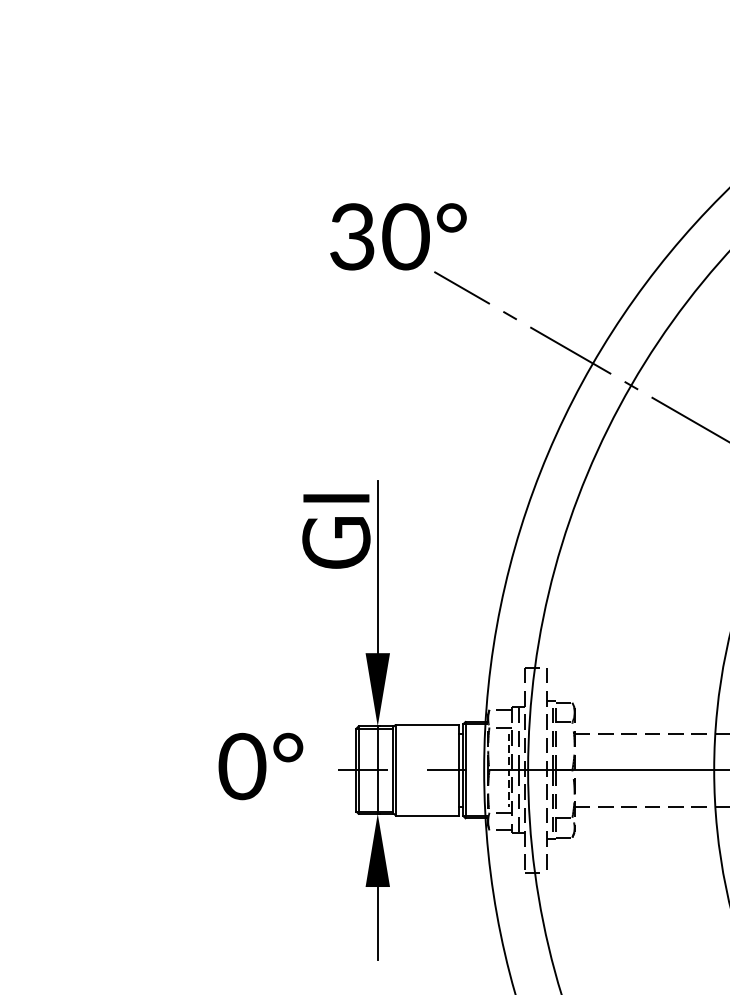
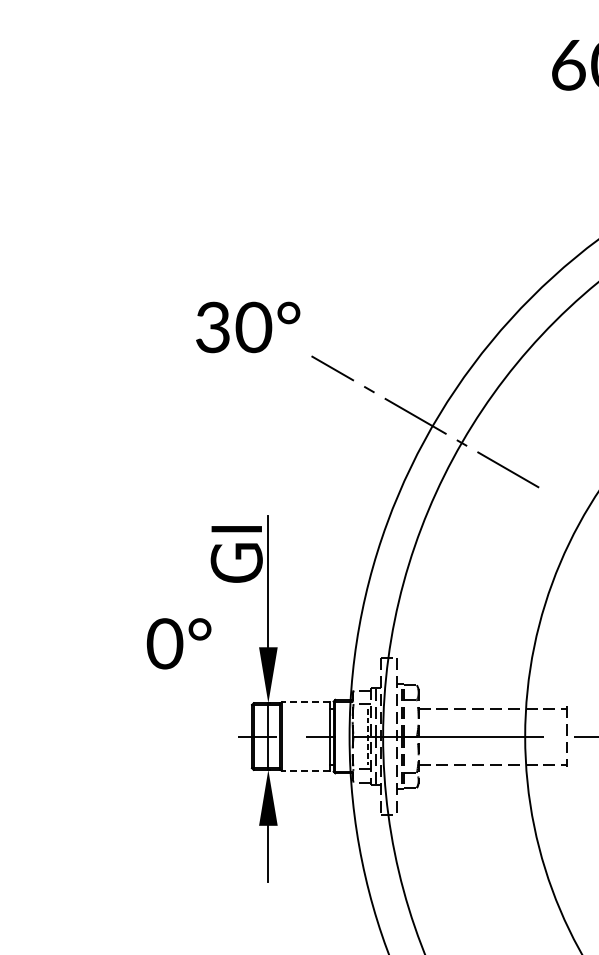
text: (398, 236) -> (248, 327), moved
line: (426, 724) -> (305, 701), solid -> dashed
text: (260, 766) -> (178, 643), moved
line: (426, 815) -> (305, 771), solid -> dashed

